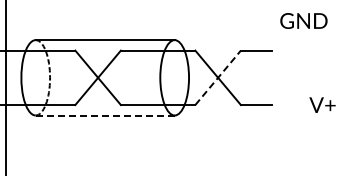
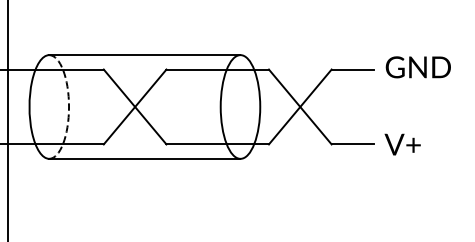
text: (303, 20) -> (417, 66), moved
line: (218, 77) -> (300, 106), dashed -> solid
text: (322, 104) -> (402, 143), moved
line: (105, 115) -> (145, 158), dashed -> solid

